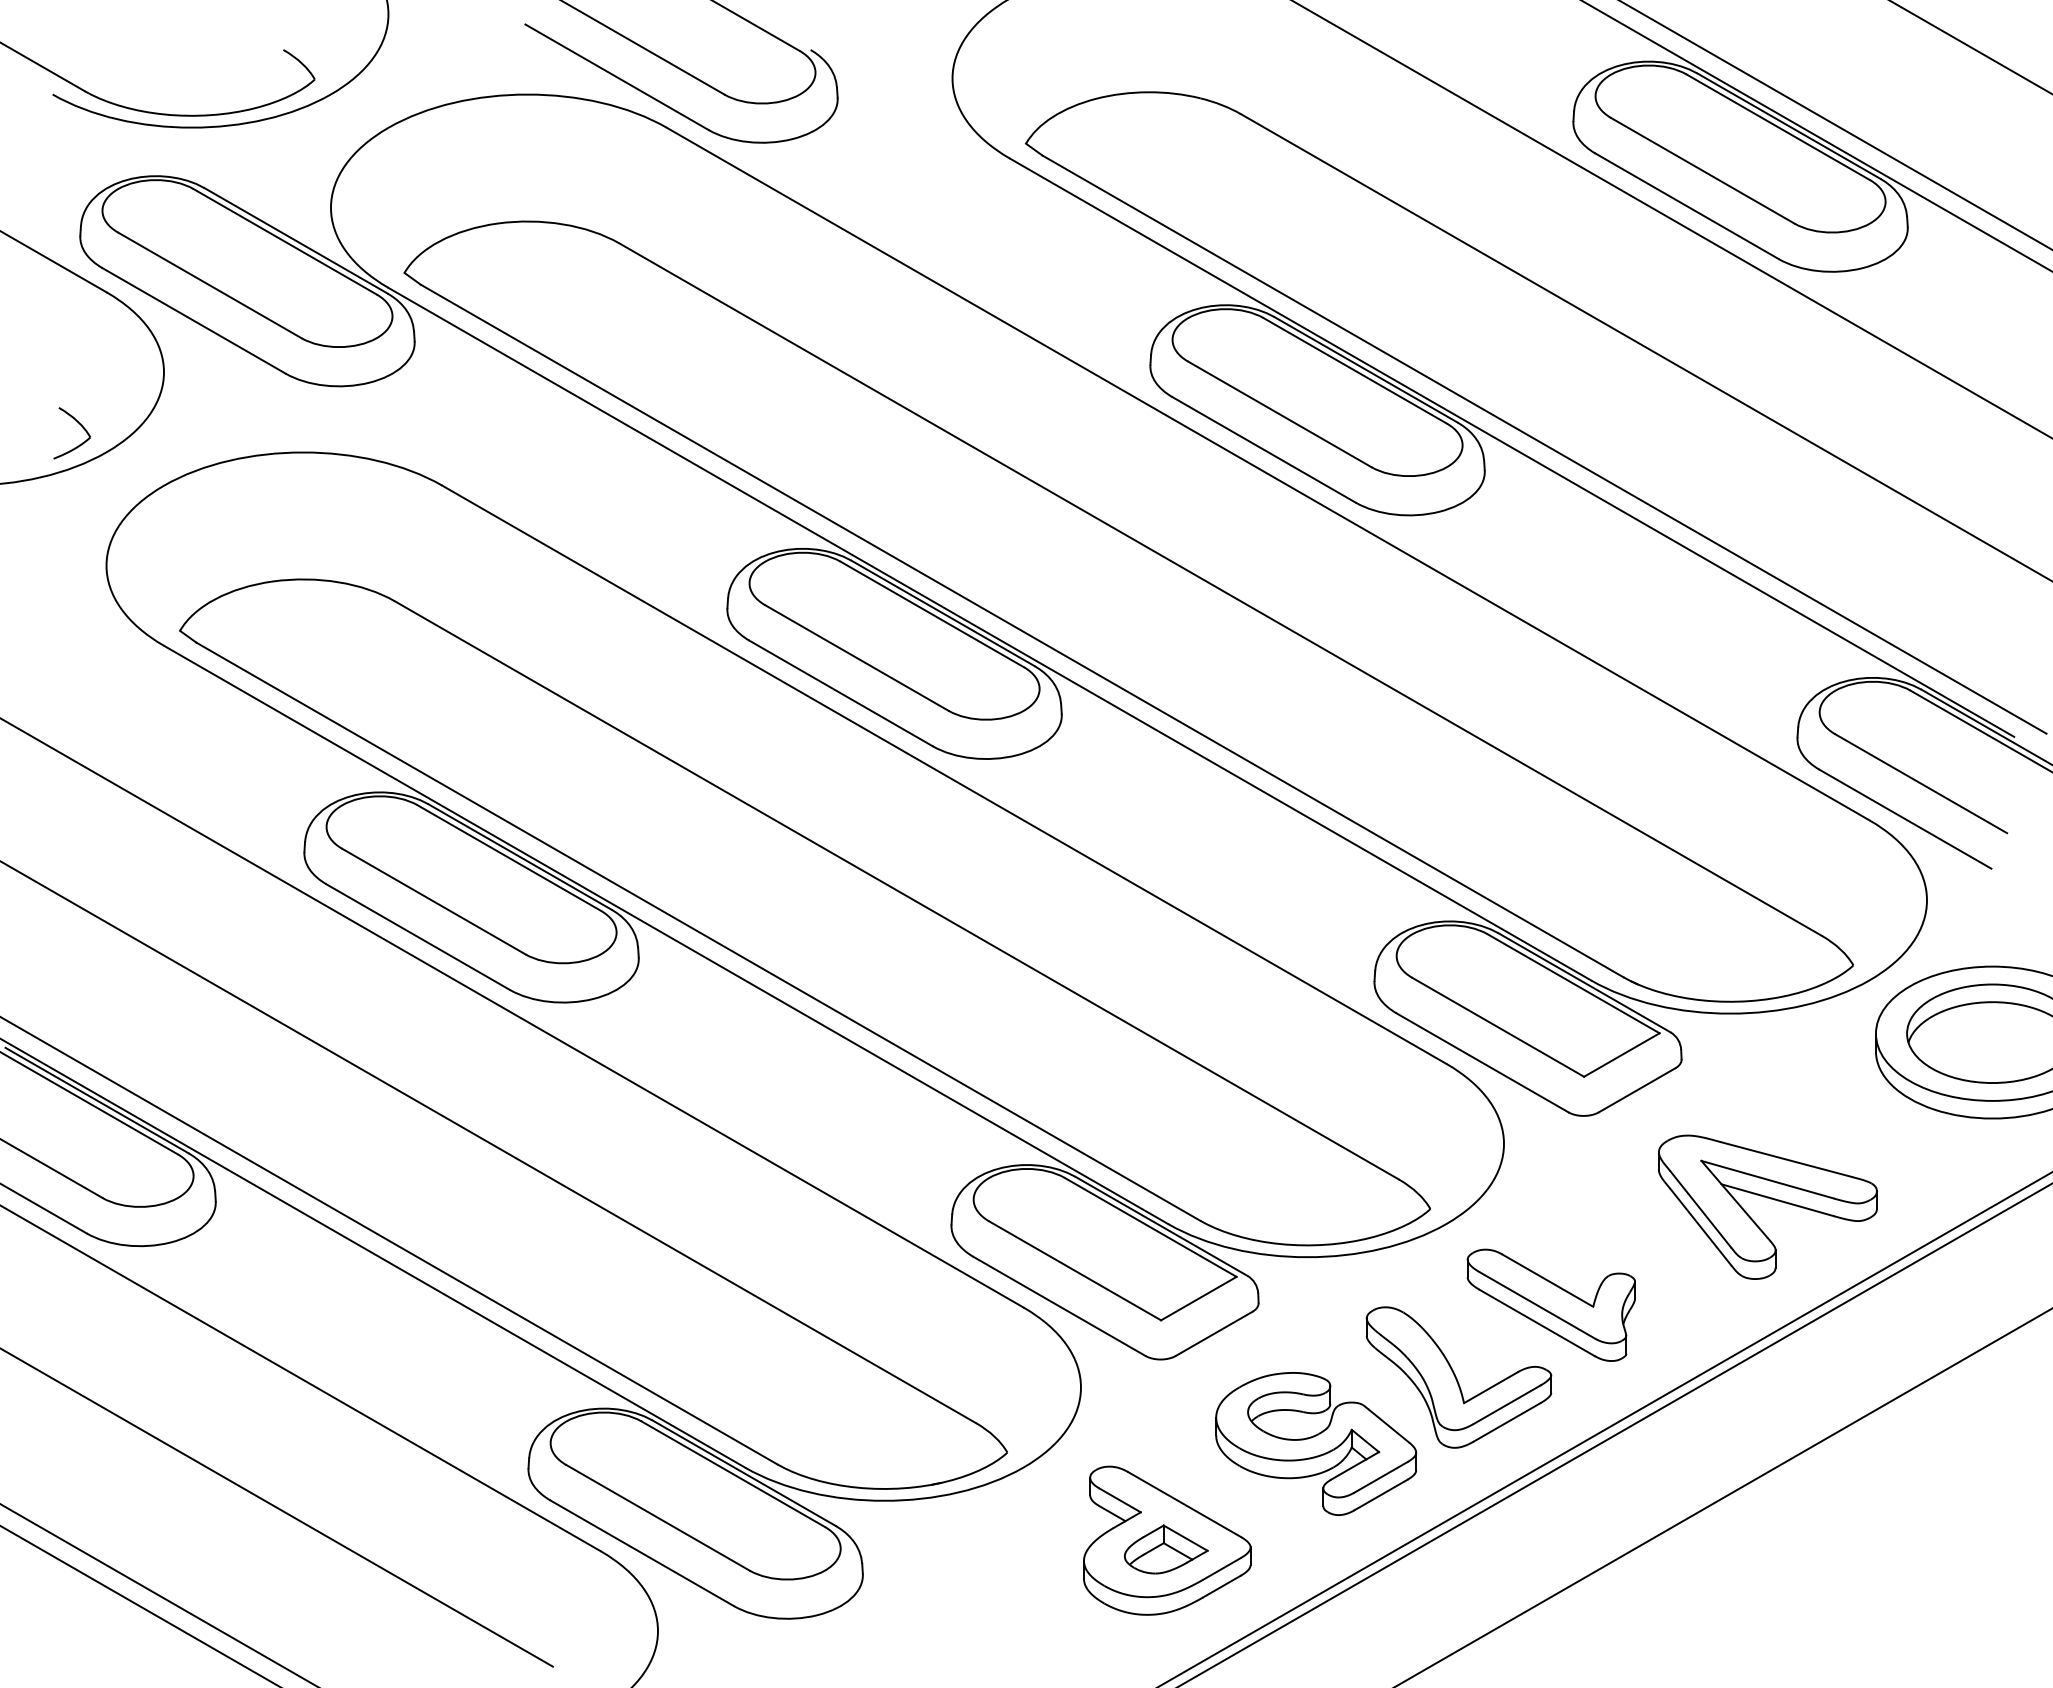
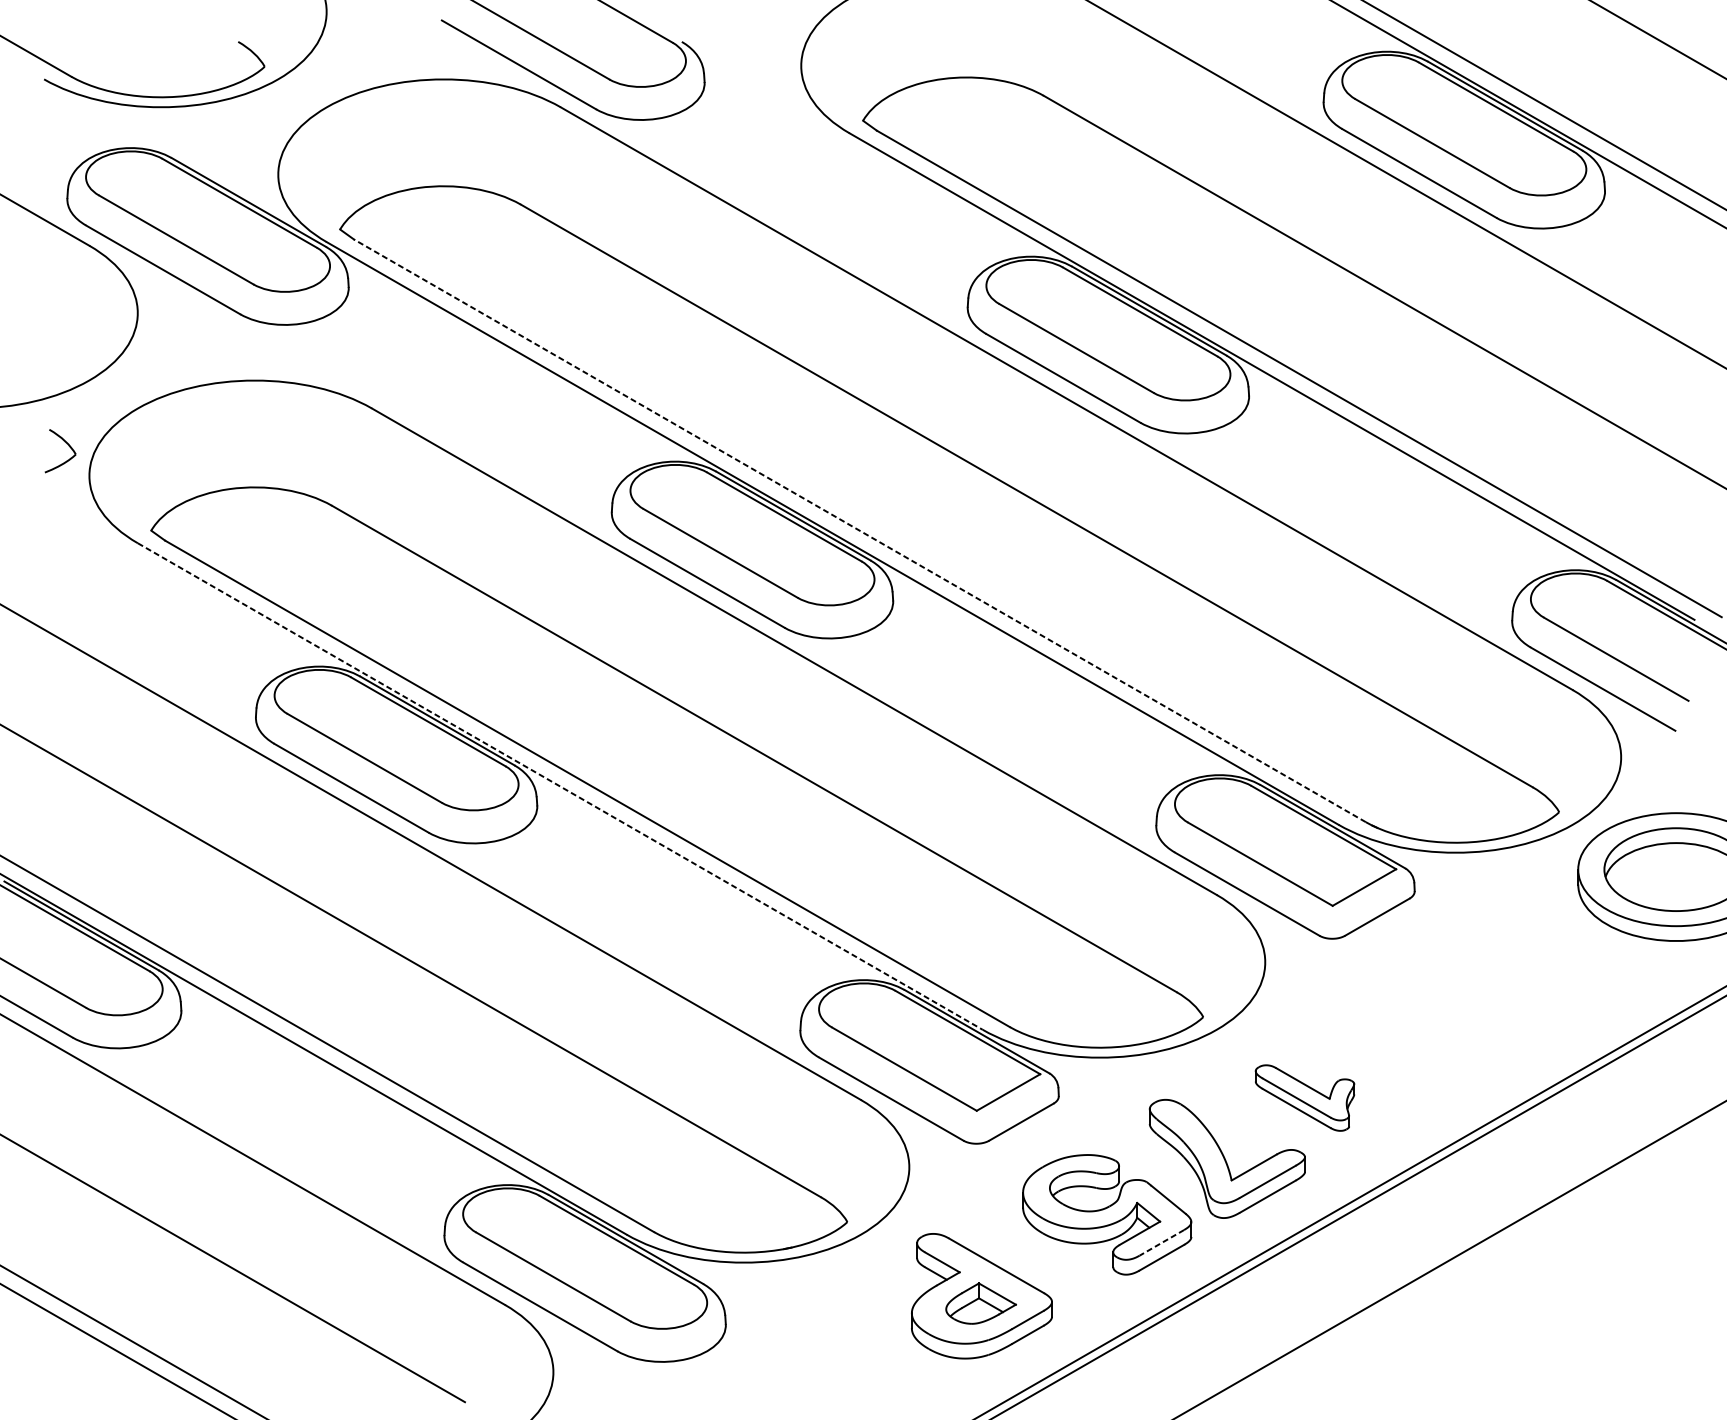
part: (79, 424) -> (66, 443), moved
line: (1022, 631) -> (860, 531), solid -> dashed
line: (666, 935) -> (560, 786), solid -> dashed
part: (1770, 1199) -> (1489, 1009), removed
part: (1550, 1304) -> (1304, 1097), size x0.7
line: (1381, 1477) -> (1162, 1243), solid -> dashed

